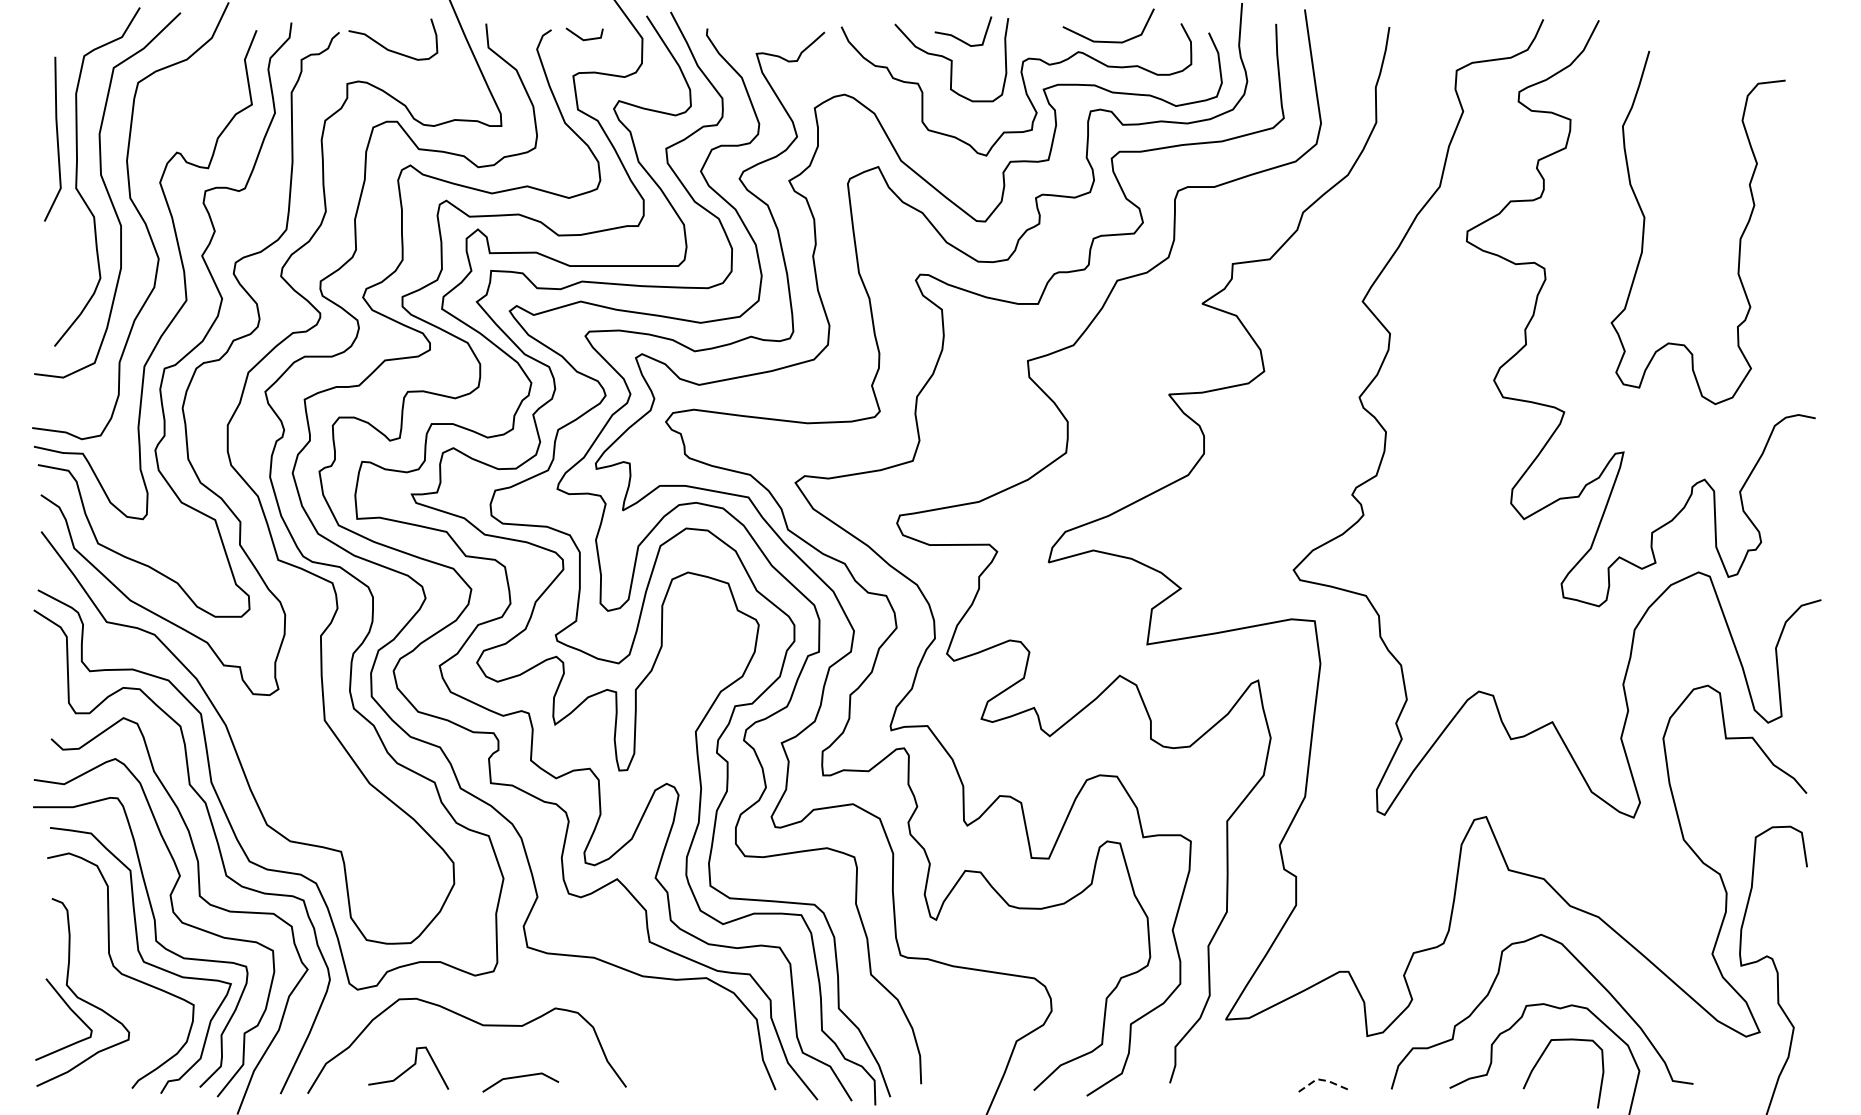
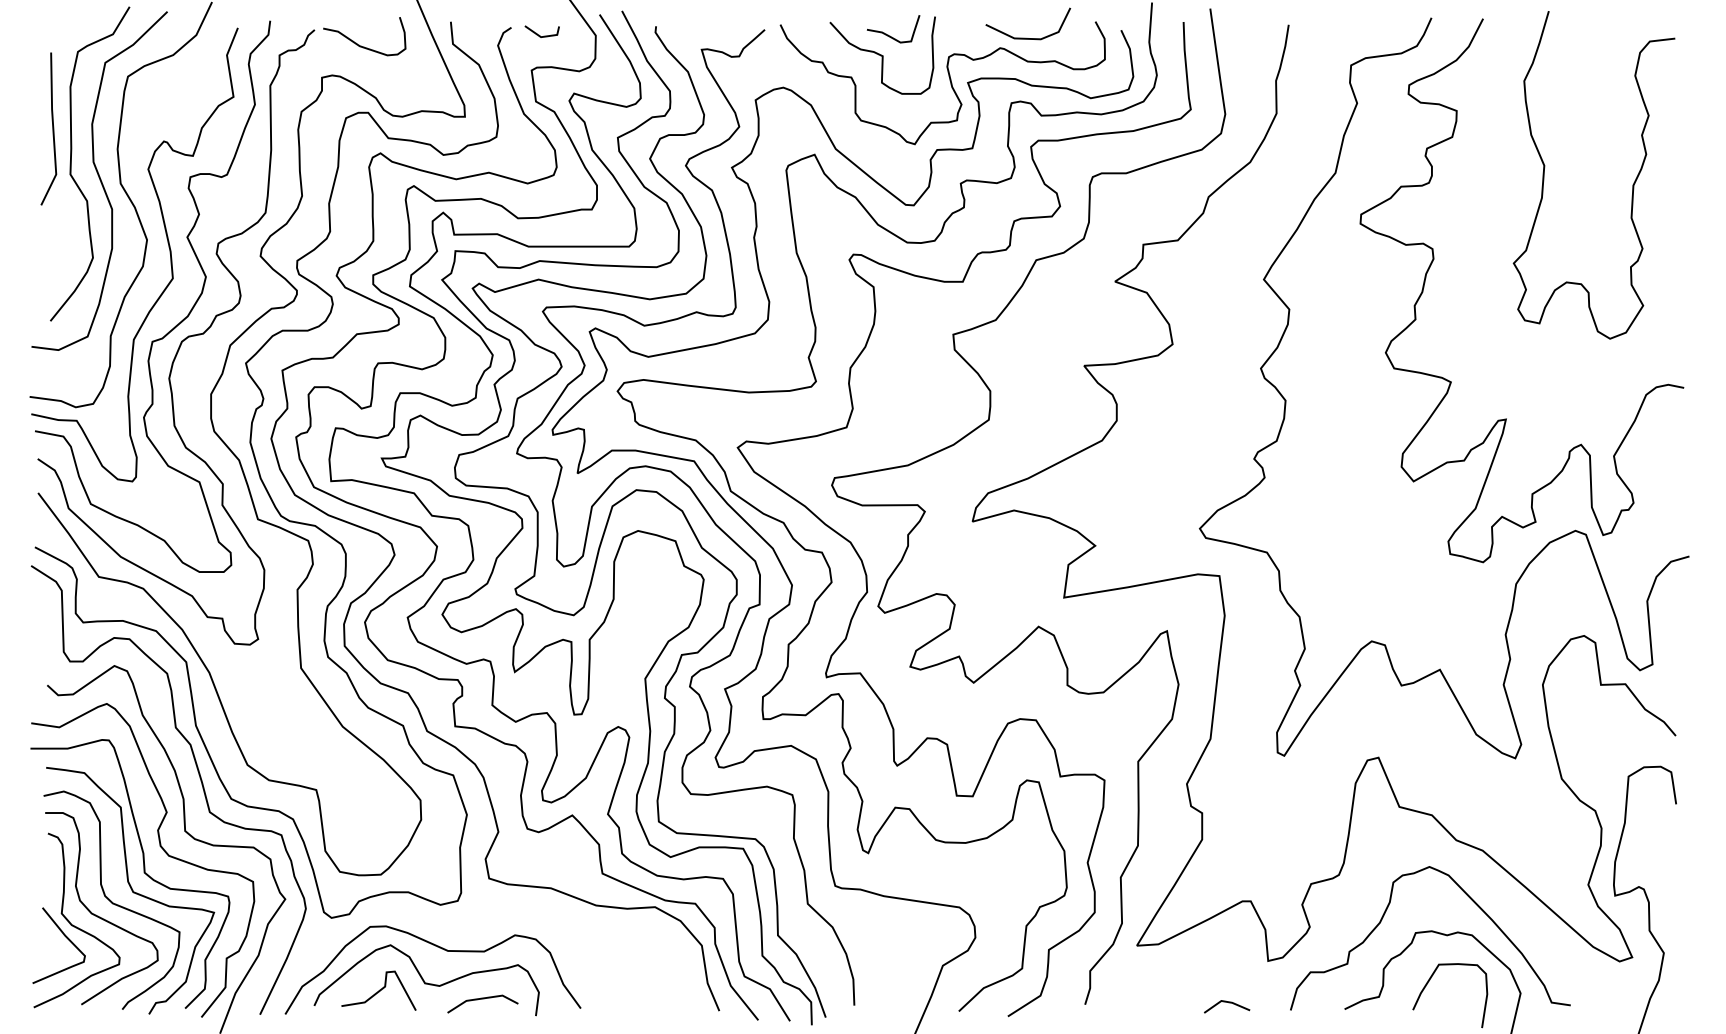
curve: (1739, 237) -> (1632, 184), moved
curve: (106, 987) -> (98, 915), added
curve: (457, 1057) -> (424, 980), added
line: (1321, 1079) -> (1225, 1001), dashed -> solid

